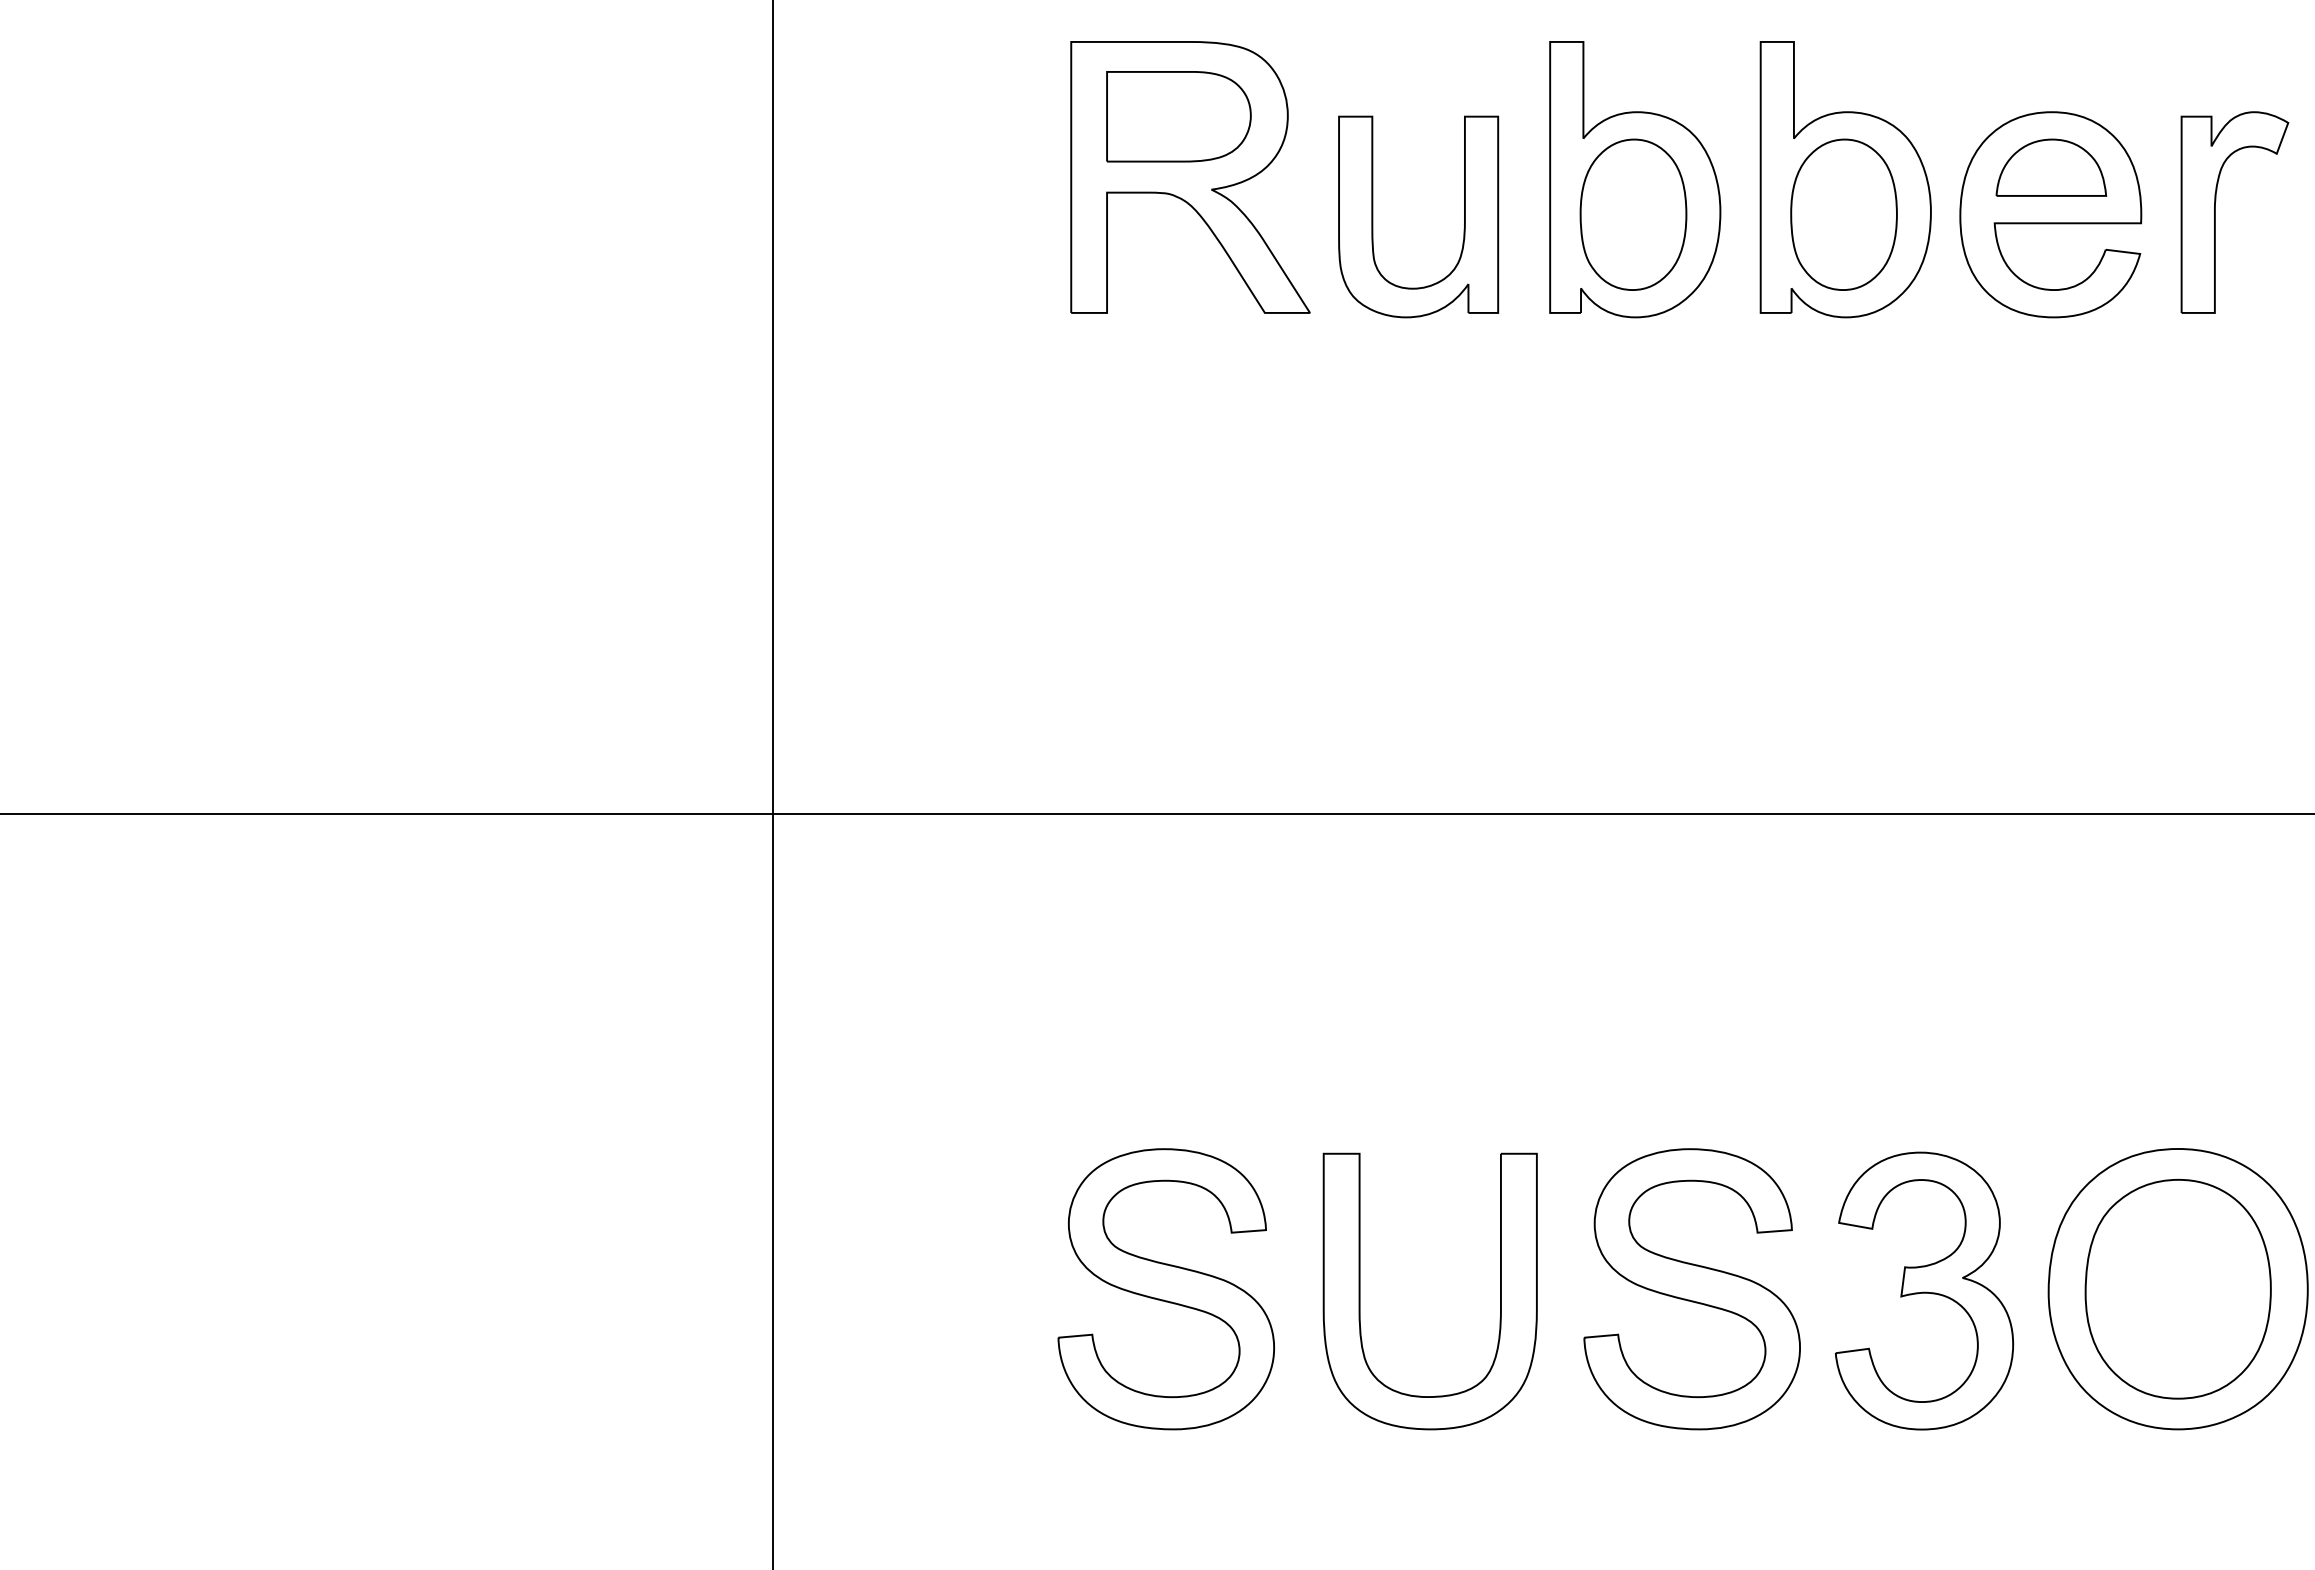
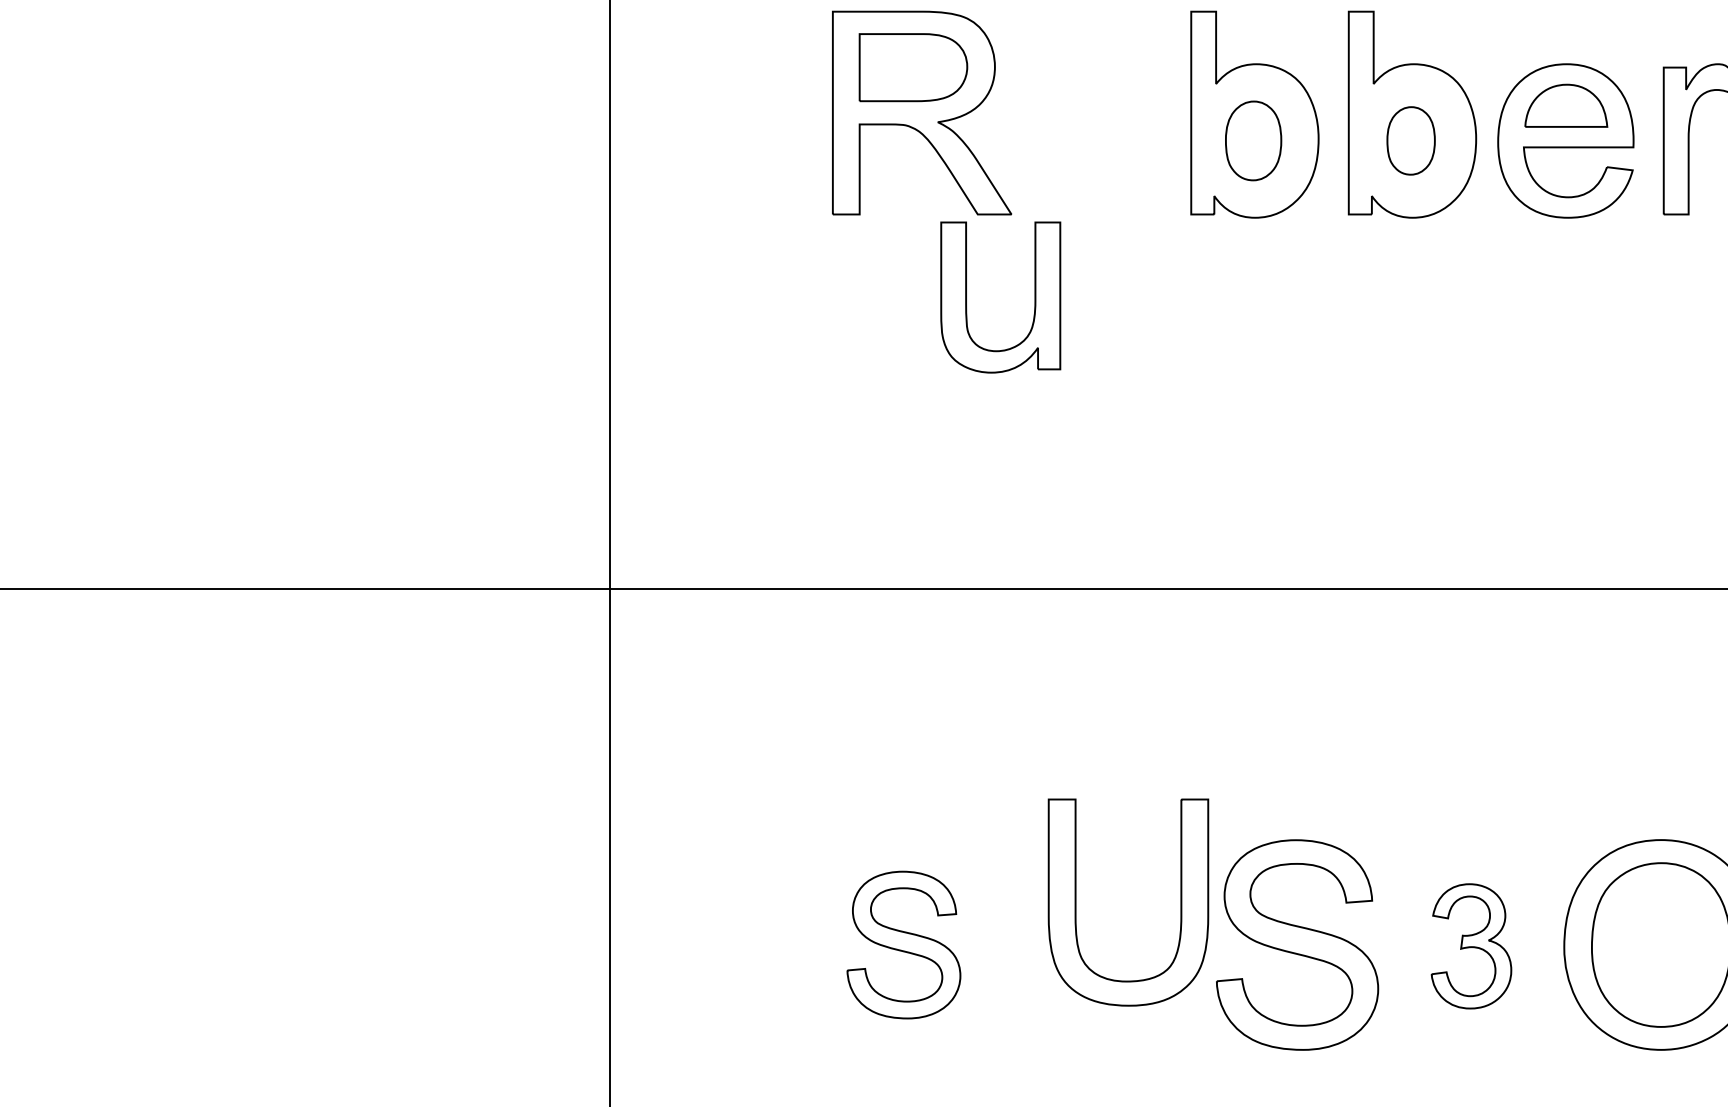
part: (1633, 214) -> (1253, 140), size x0.7
part: (1843, 214) -> (1410, 140), size x0.6
part: (1373, 216) -> (967, 297), moved
part: (1165, 1289) -> (903, 945), size x0.7
part: (1924, 1290) -> (1471, 945), size x0.6
part: (1360, 1291) -> (1076, 902), moved

